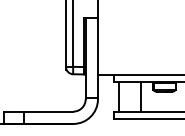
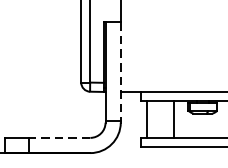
line: (97, 57) -> (120, 71), solid -> dashed
line: (48, 111) -> (59, 137), solid -> dashed

